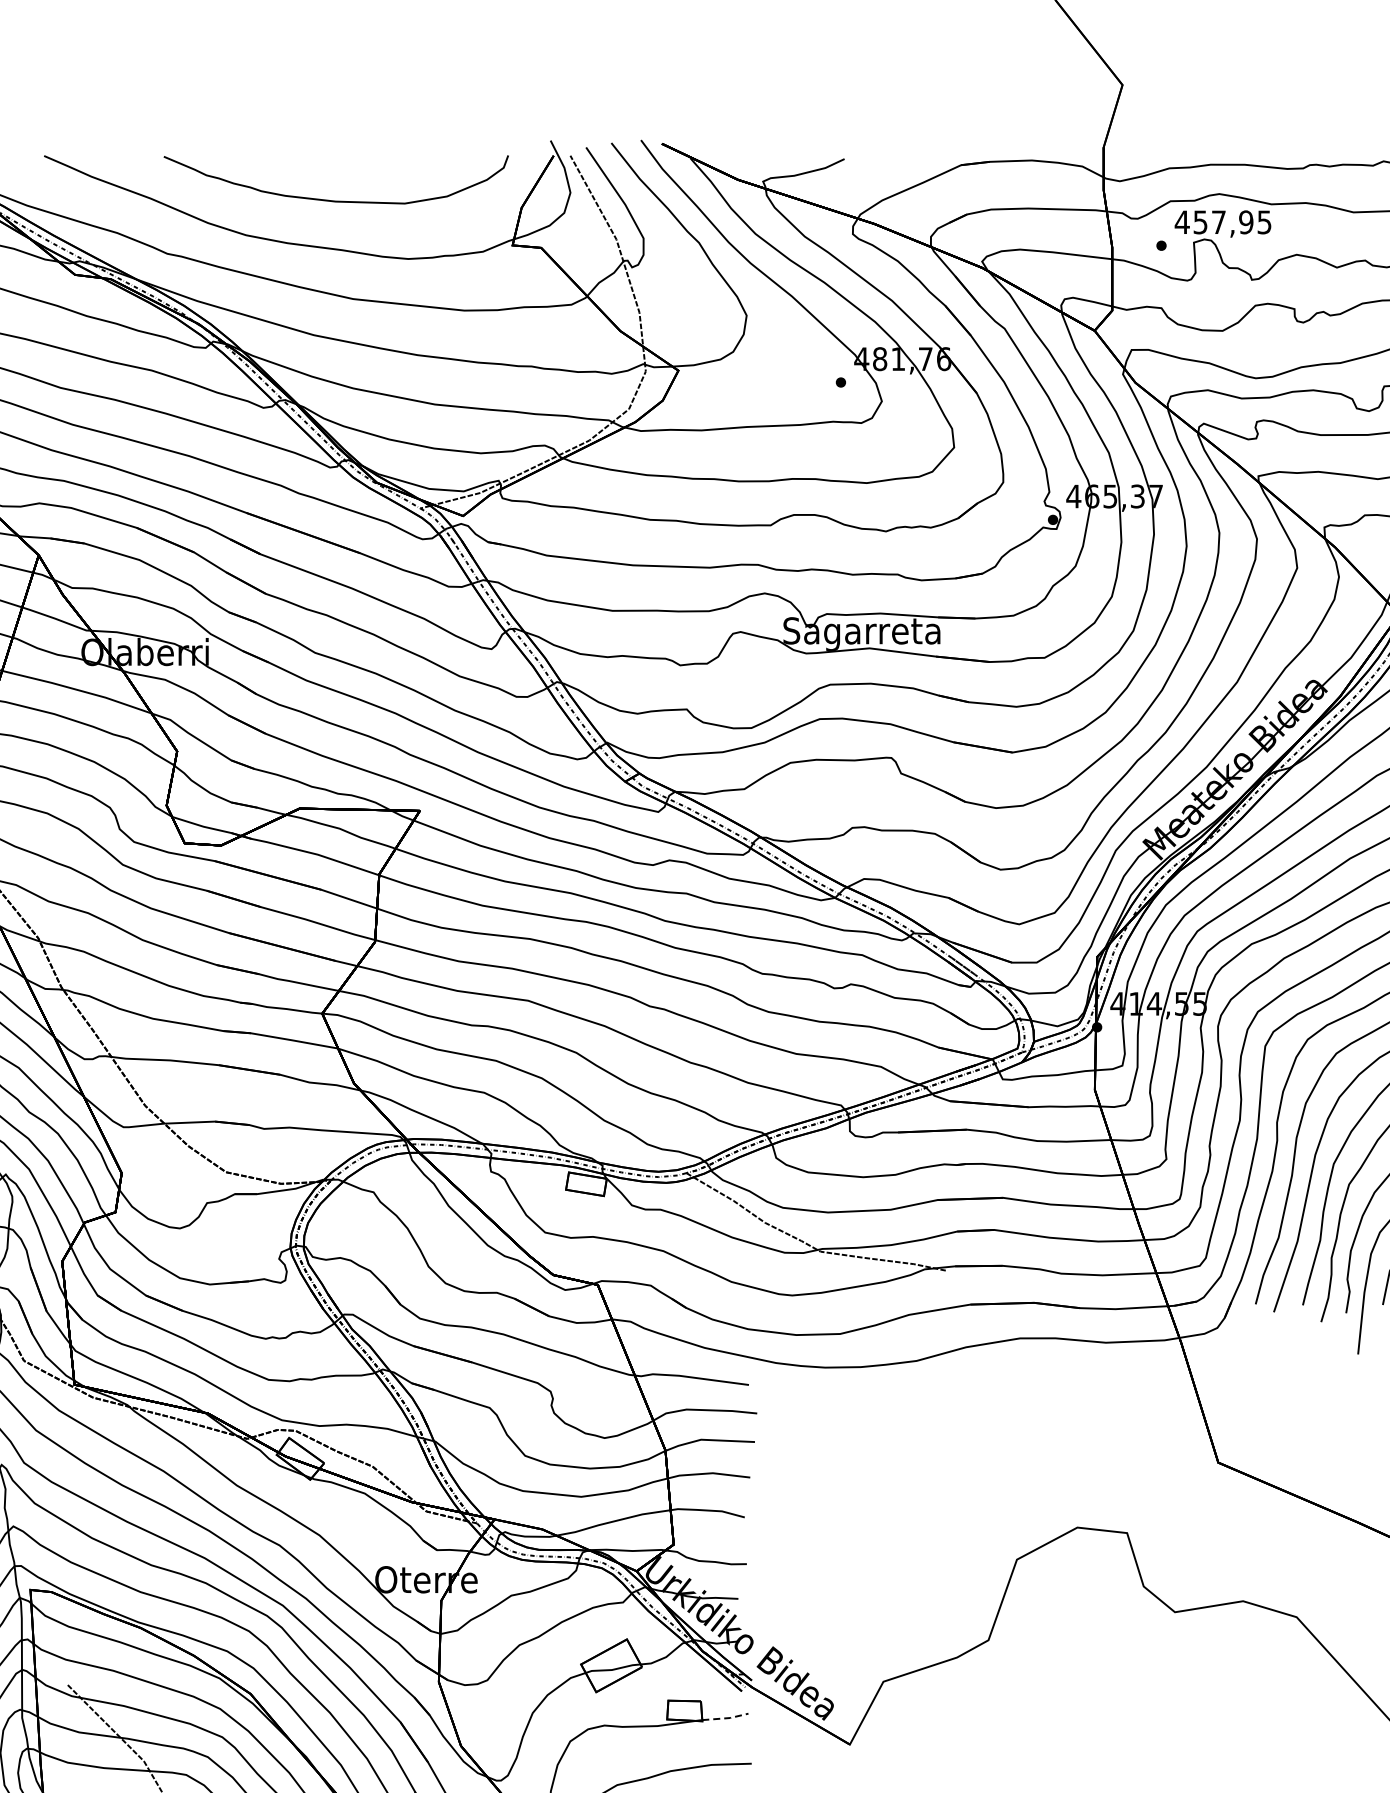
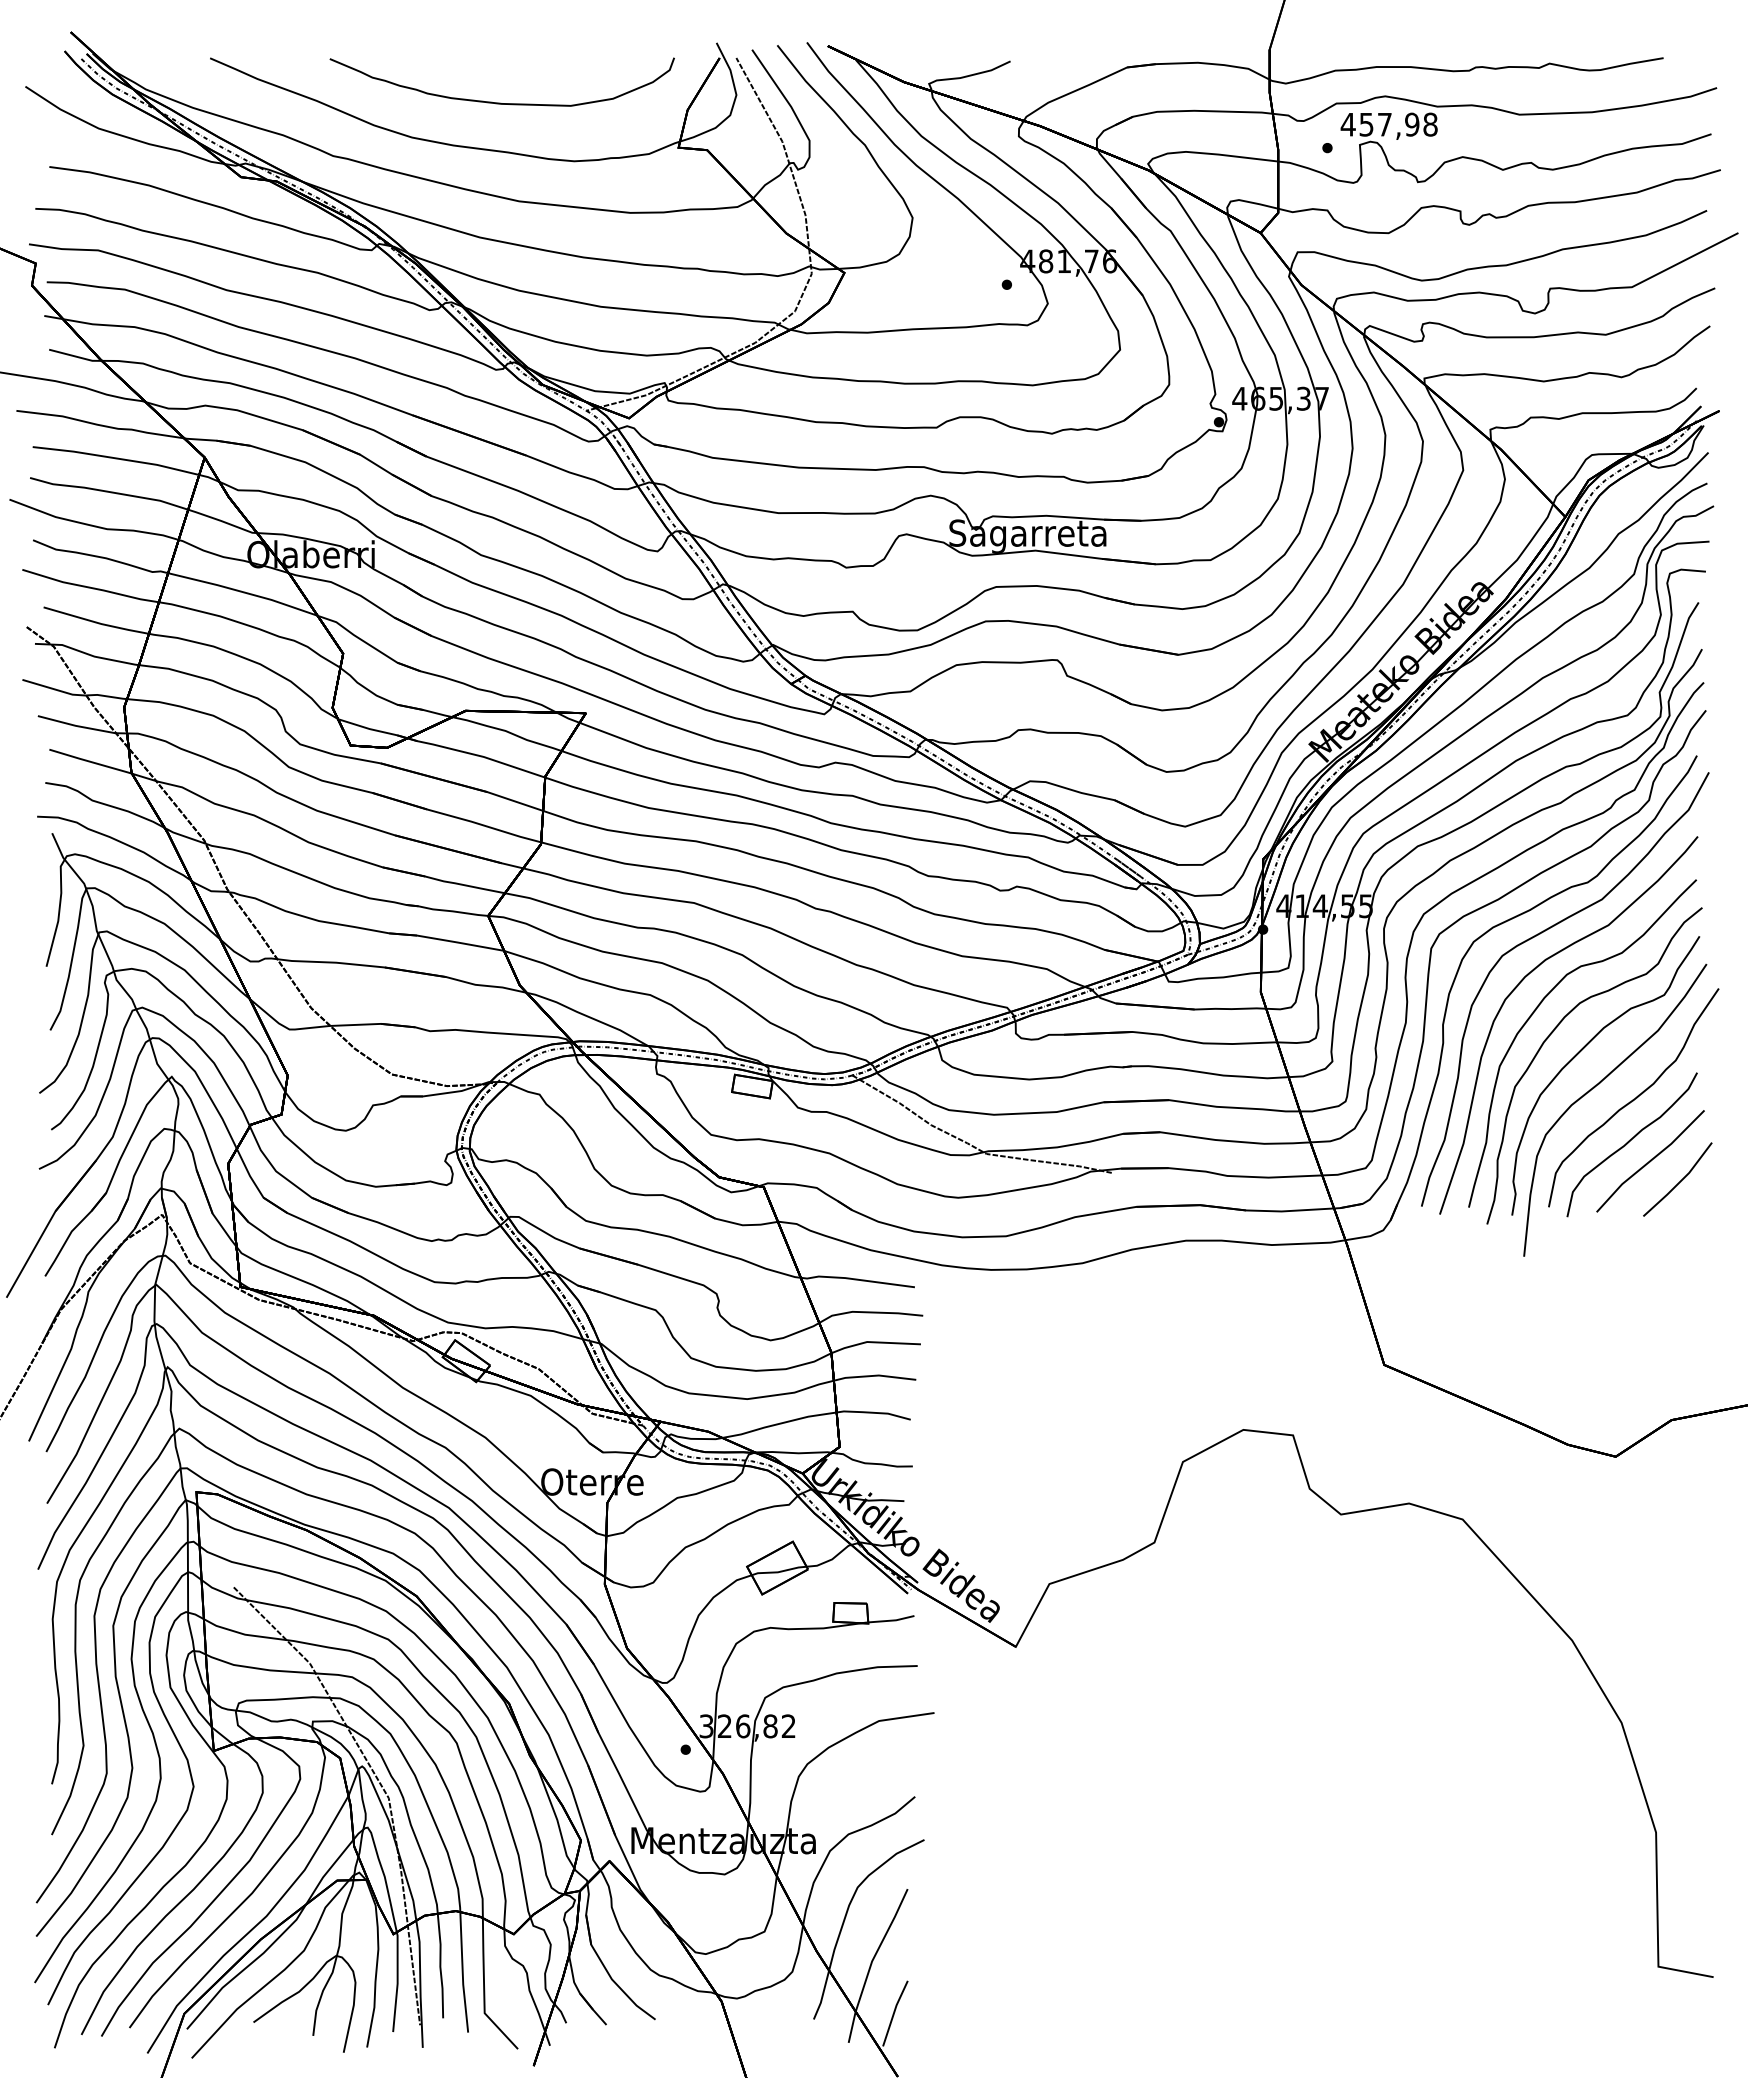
text: (1264, 222) -> (1430, 124), 457,95 -> 457,98
line: (726, 1718) -> (892, 1620), dashed -> solid

